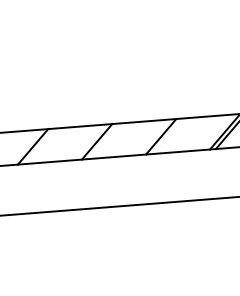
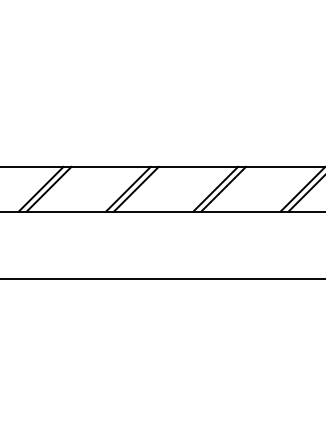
line: (166, 135) -> (223, 188), added
line: (102, 140) -> (135, 188), added
line: (38, 145) -> (48, 188), added

